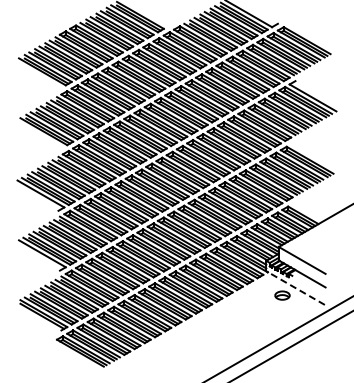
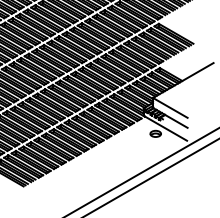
line: (295, 288) -> (165, 128), dashed -> solid

